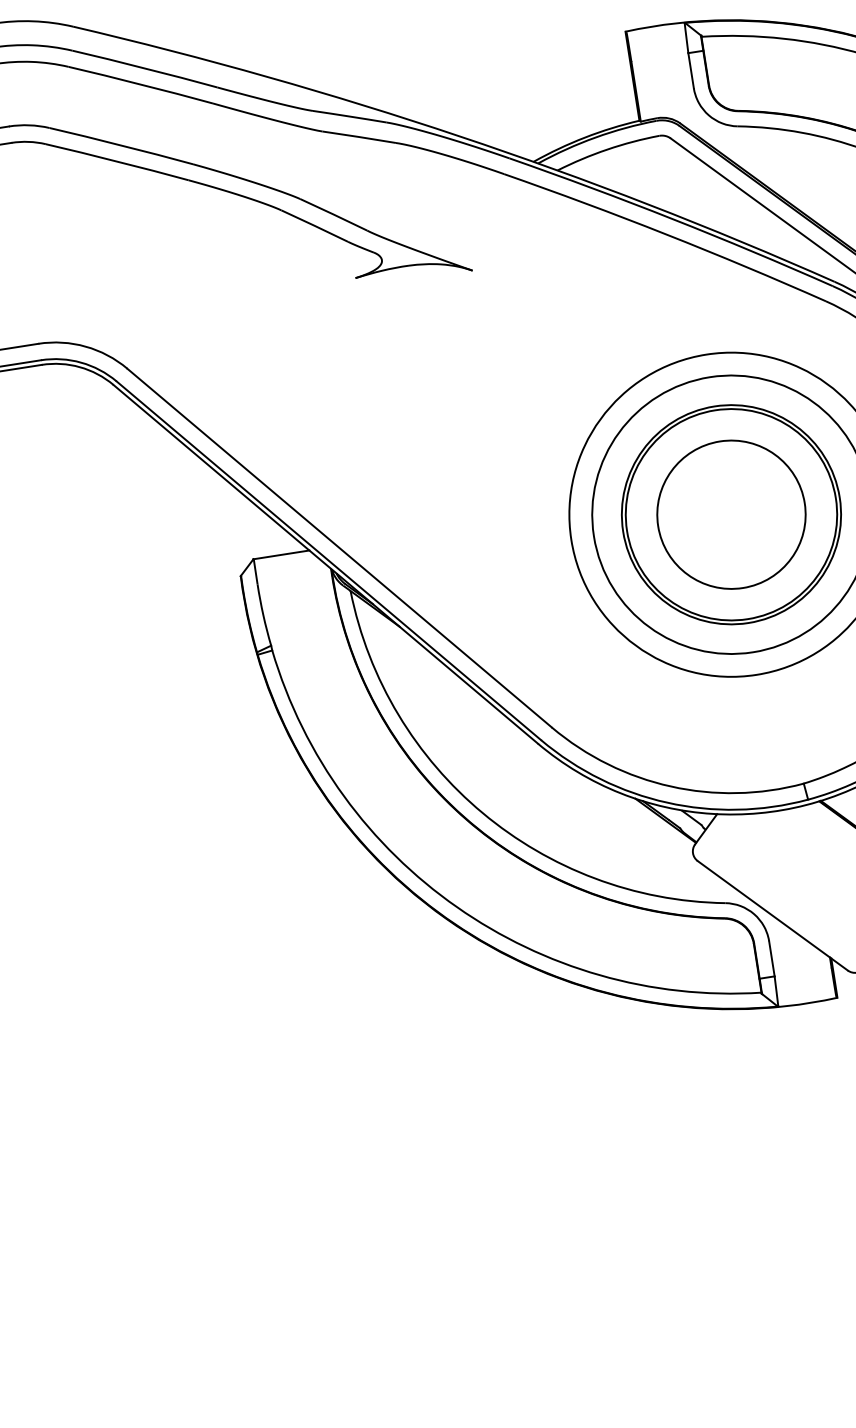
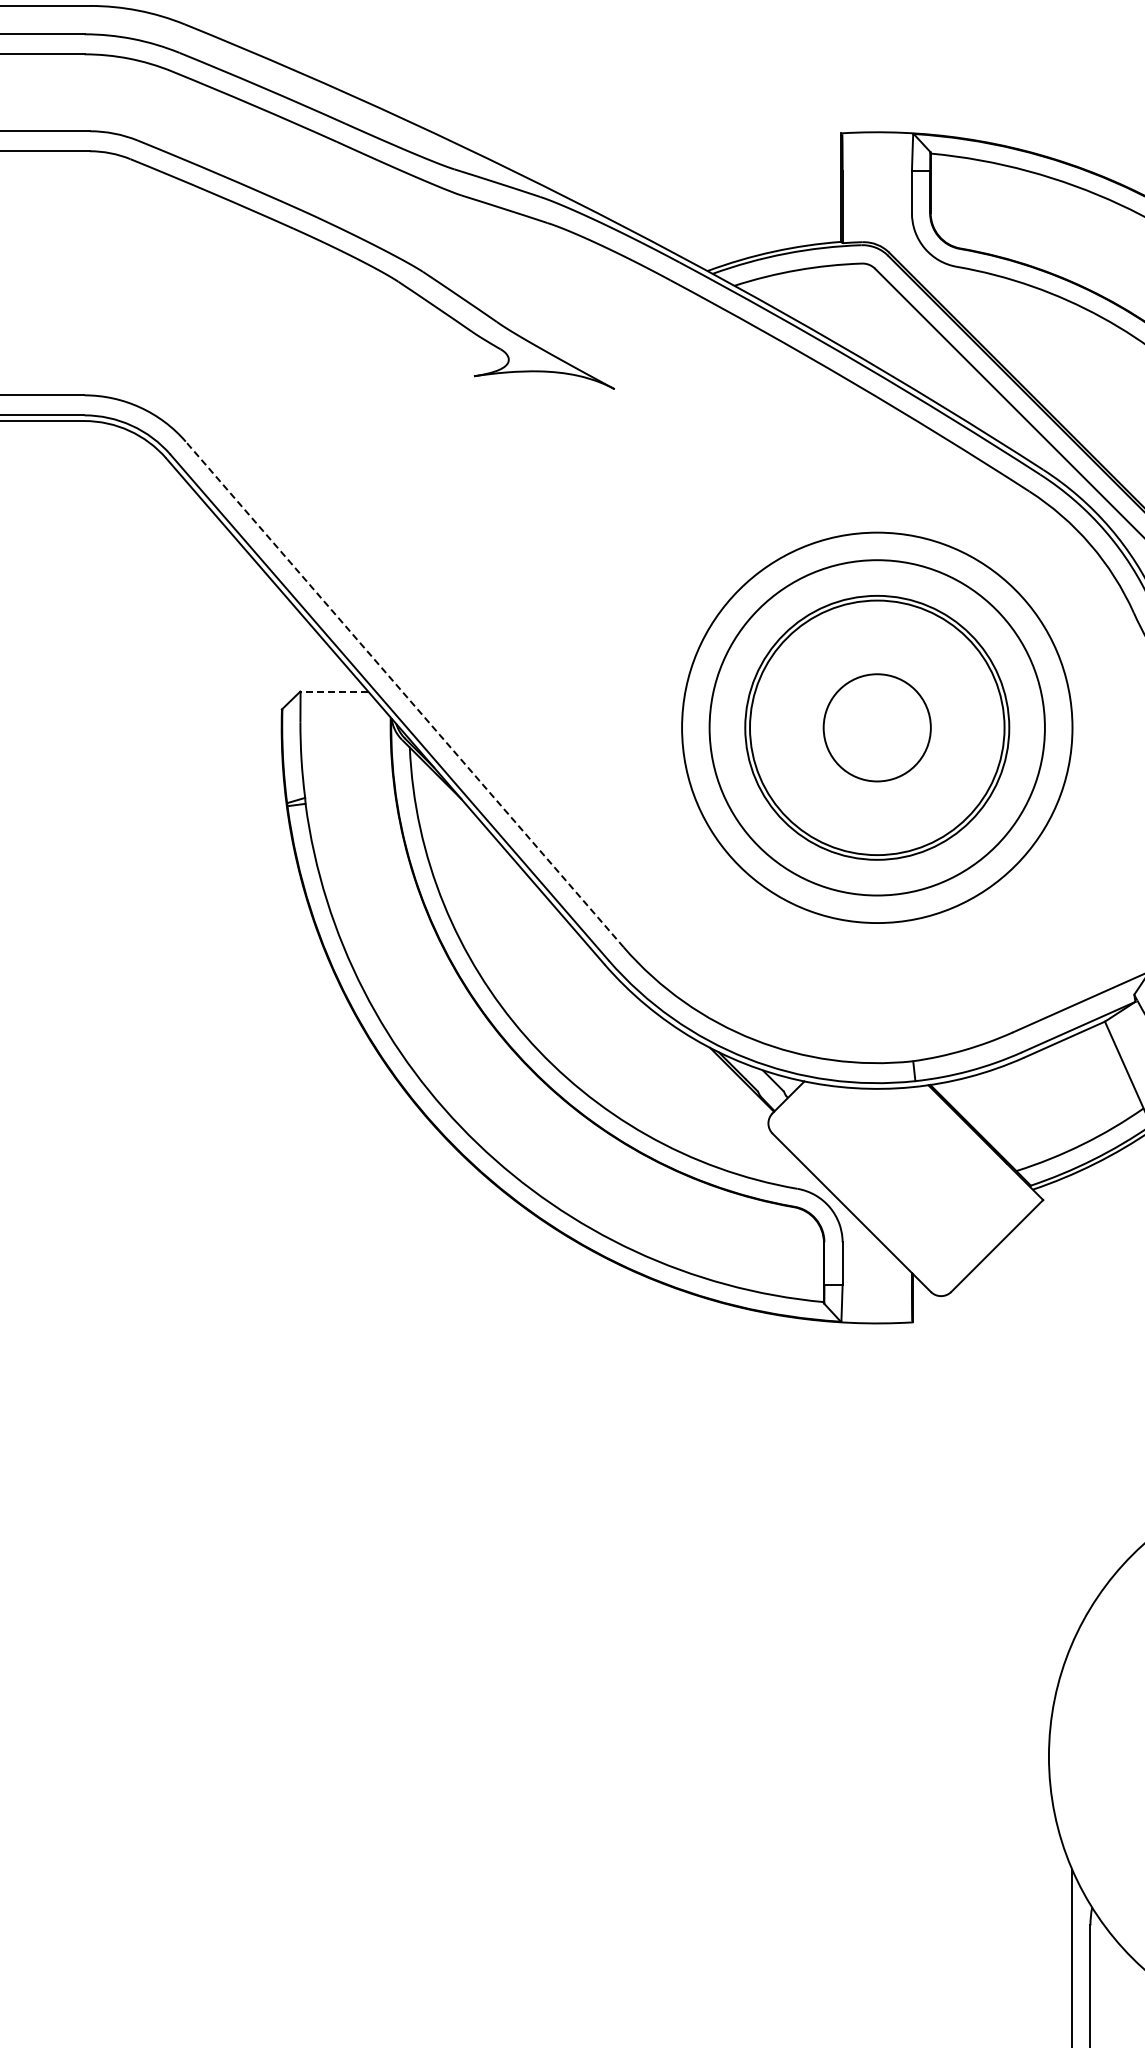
circle: (730, 514) -> (876, 727), size x0.6
line: (339, 548) -> (404, 694), solid -> dashed
line: (280, 554) -> (333, 691), solid -> dashed

